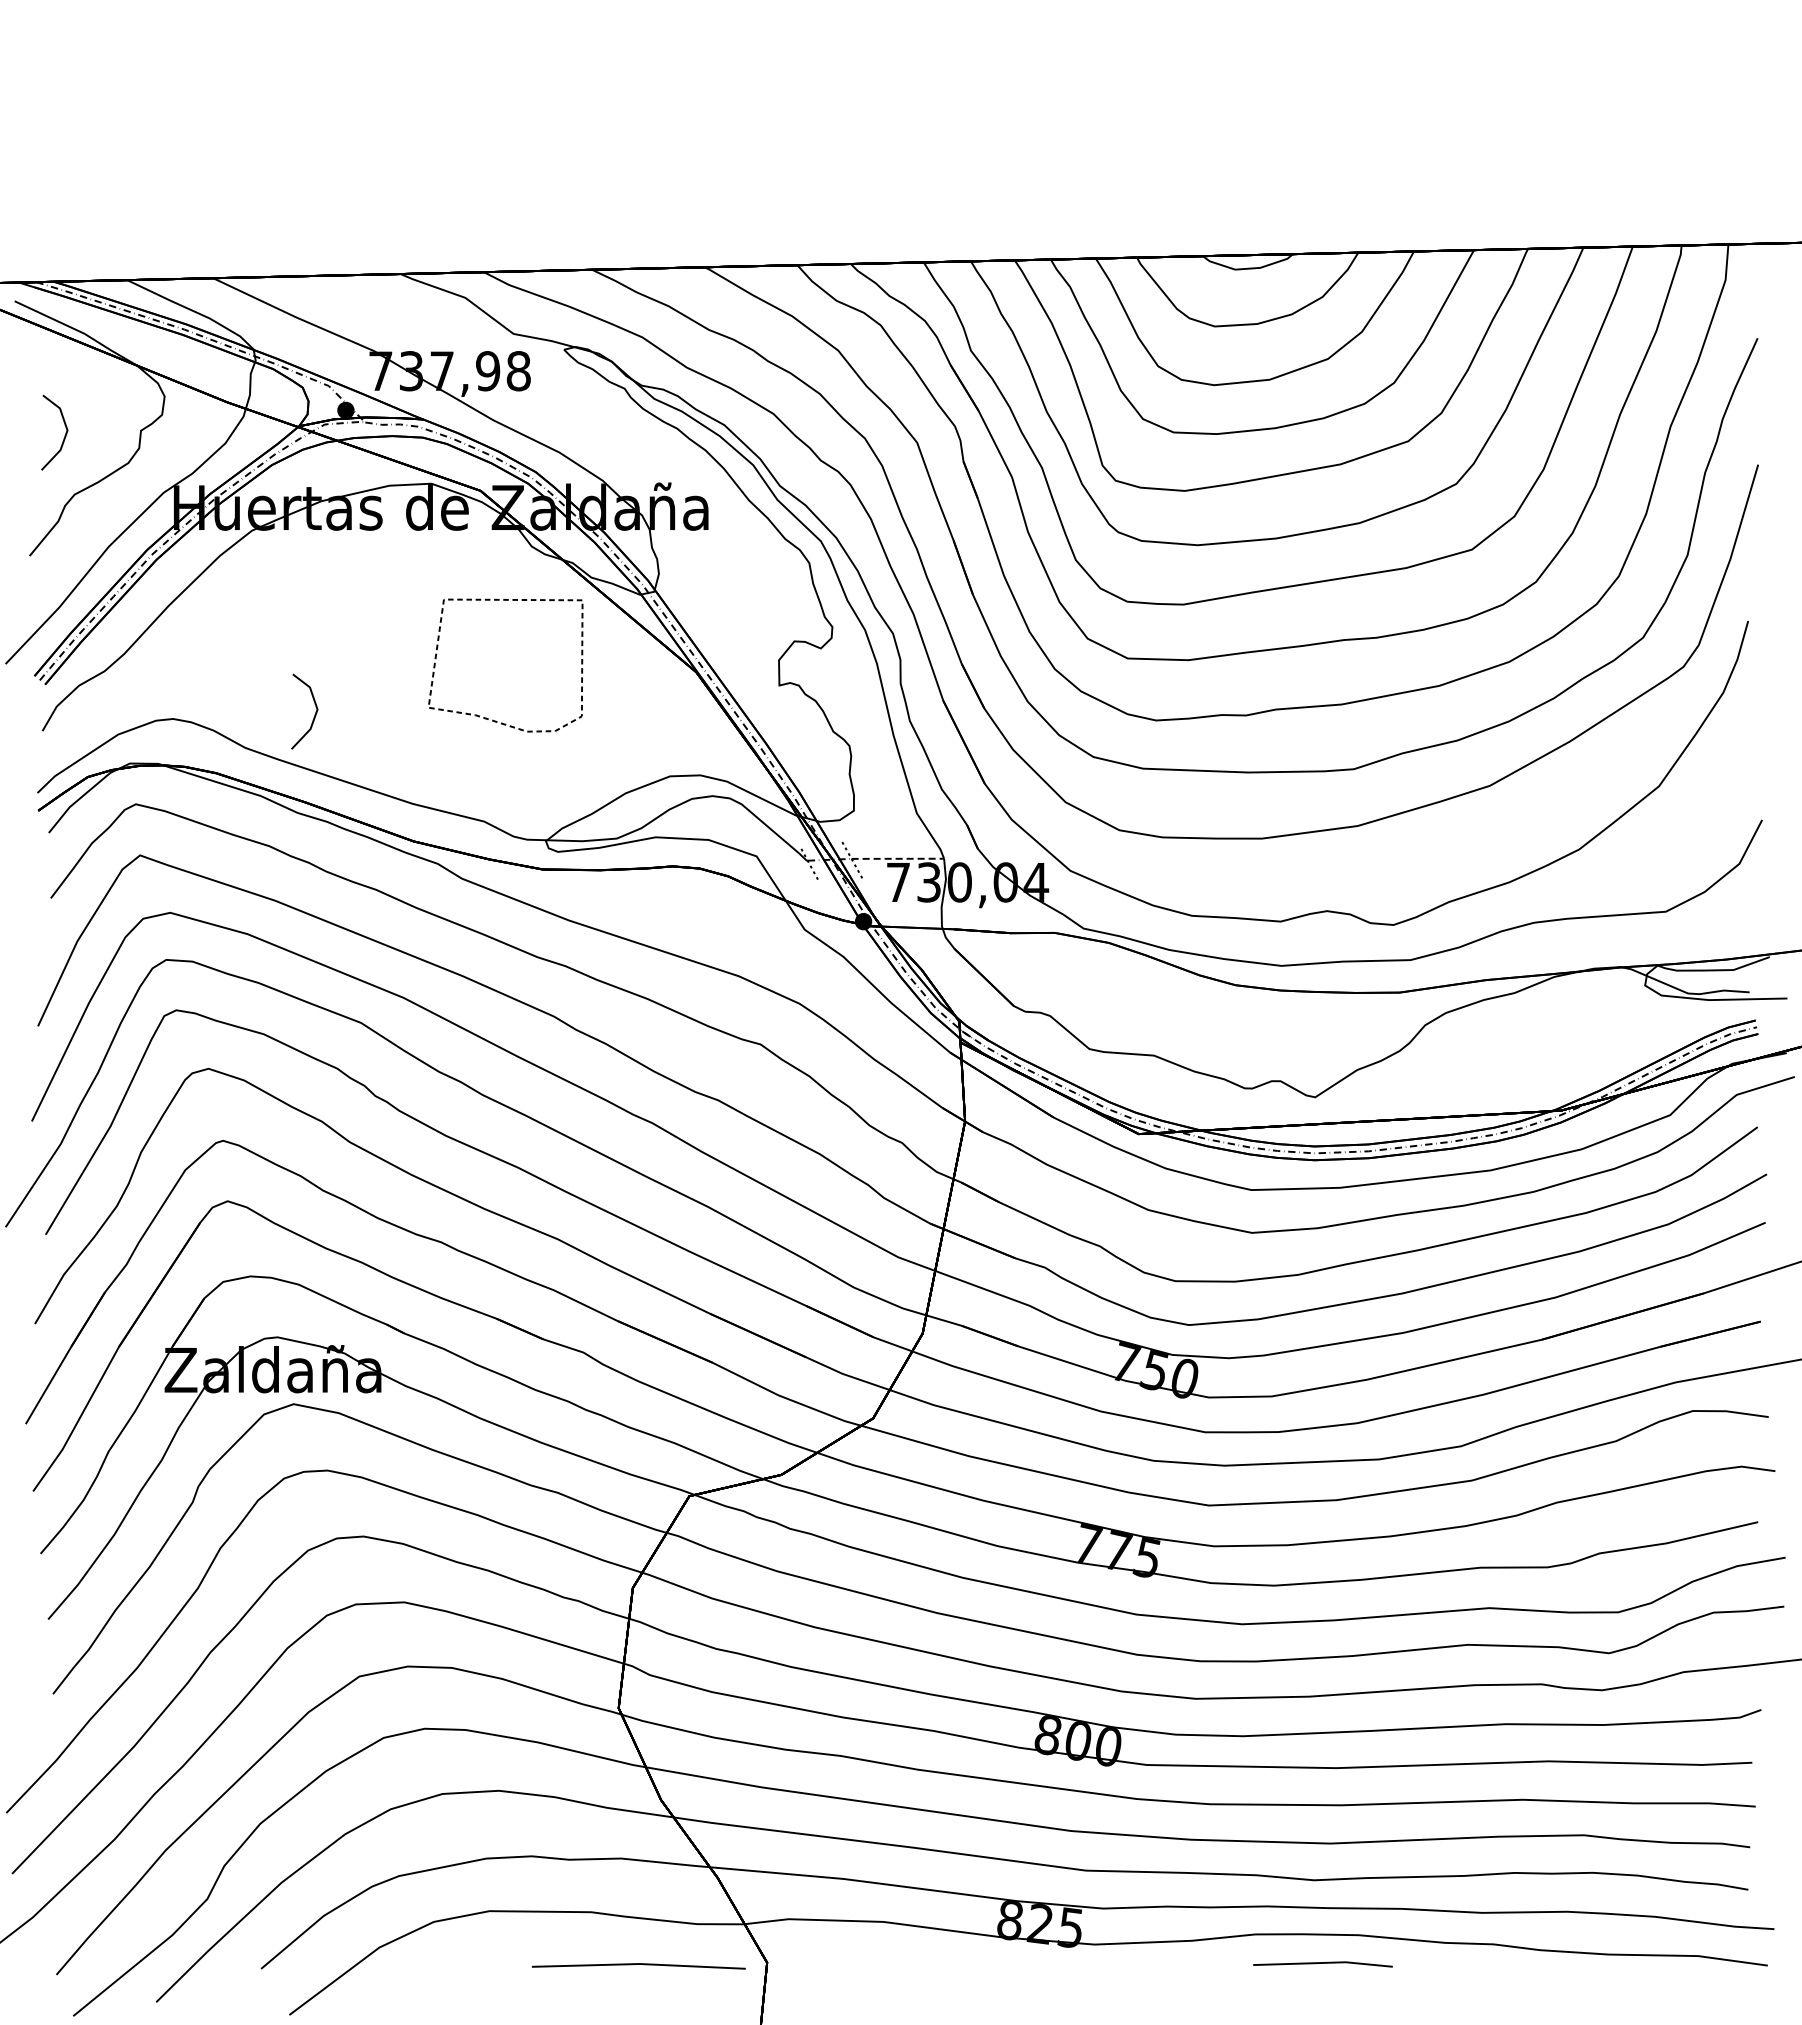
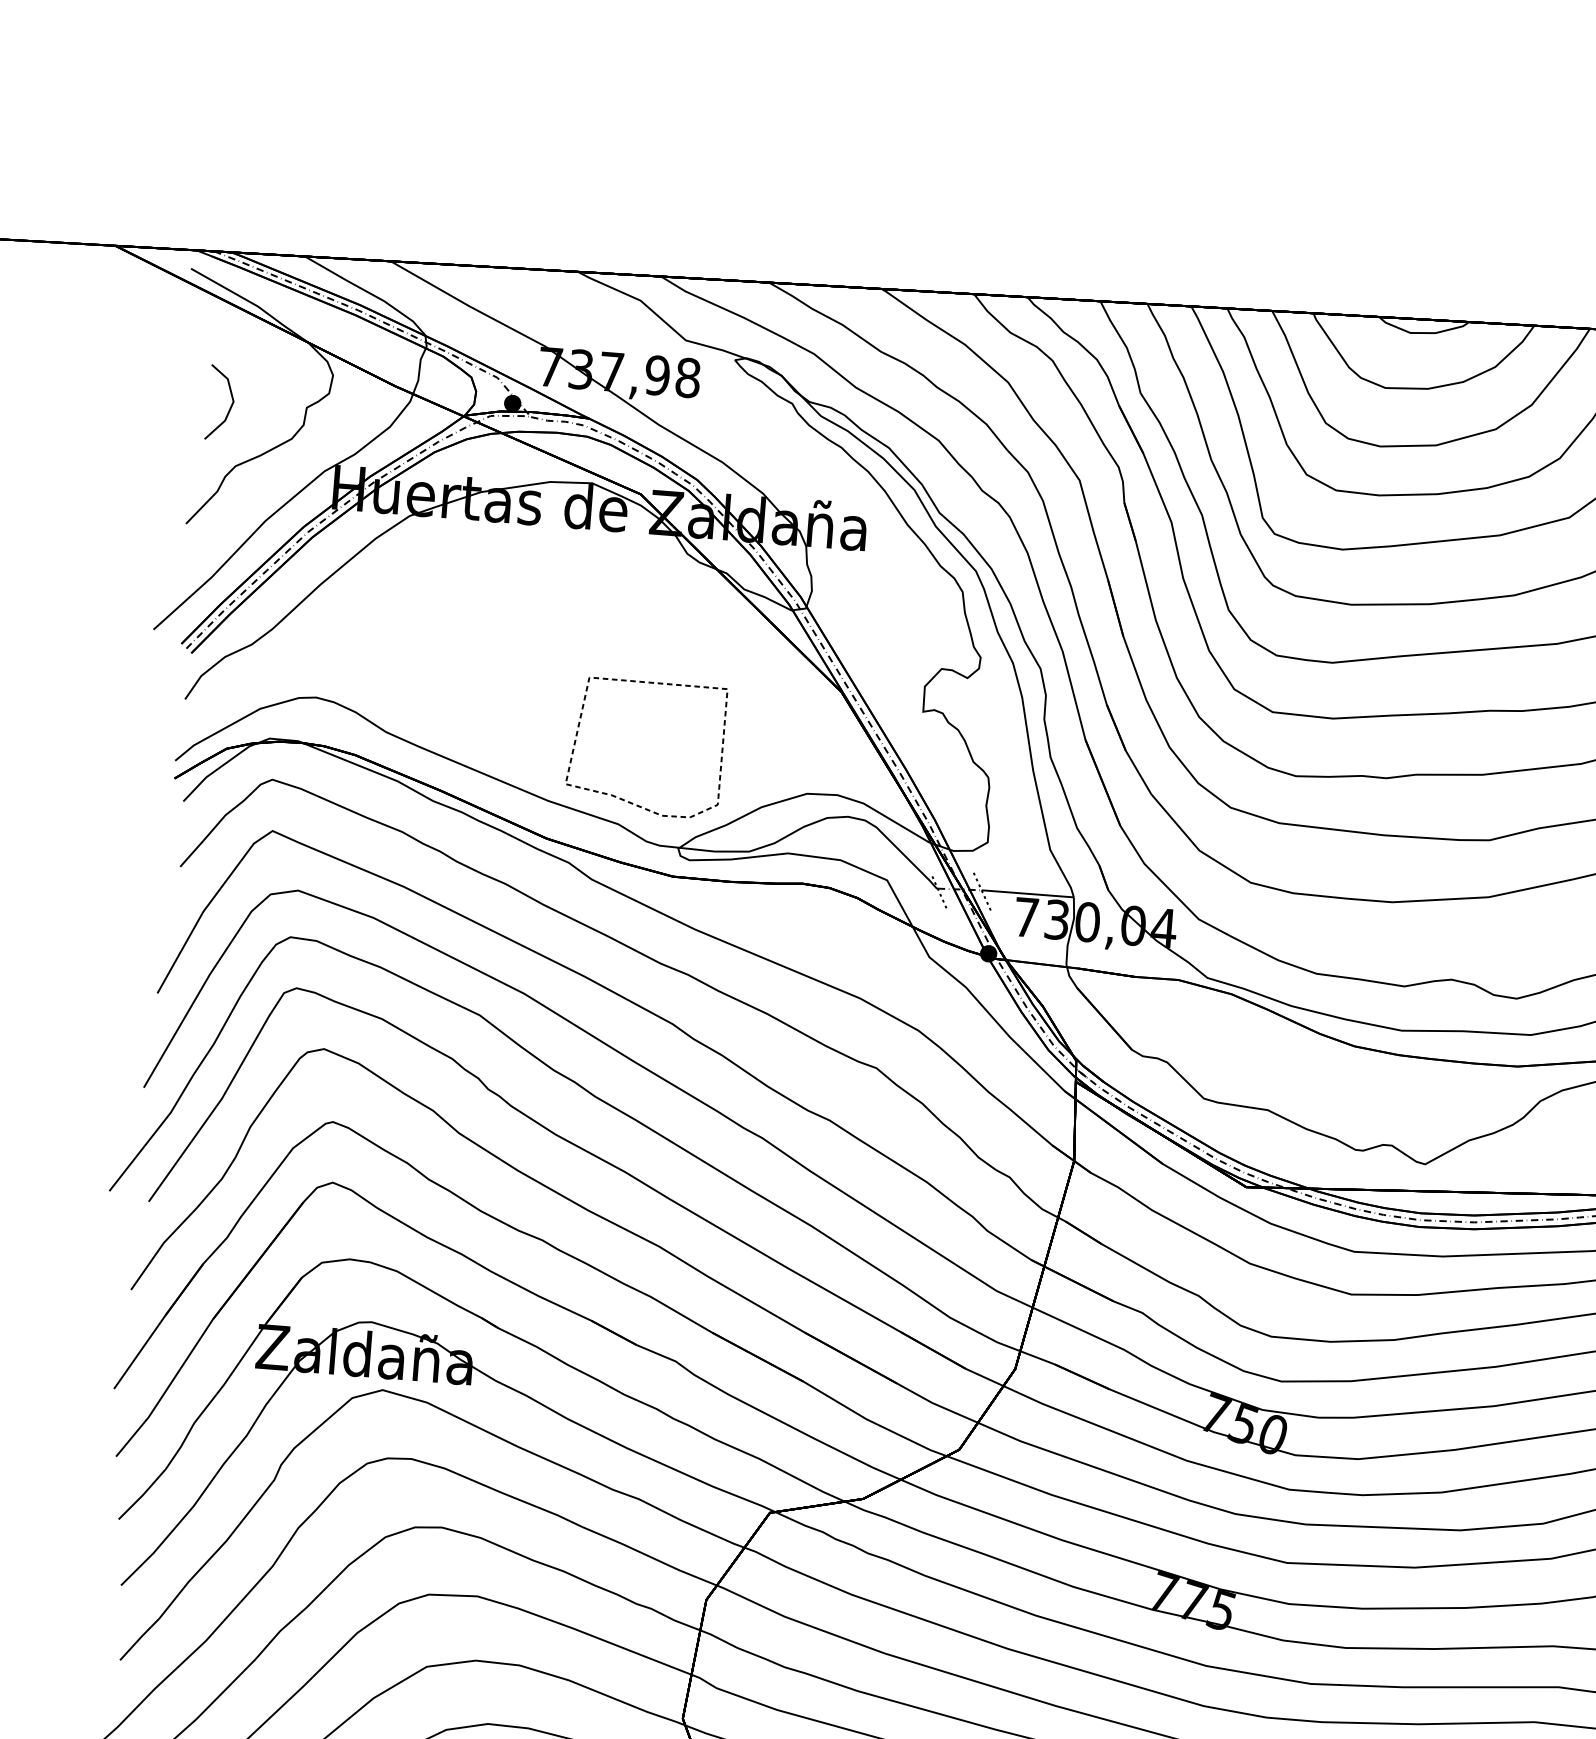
line: (314, 714) -> (457, 704), removed
part: (486, 717) -> (622, 798), moved
line: (898, 858) -> (1028, 893), dashed -> solid

